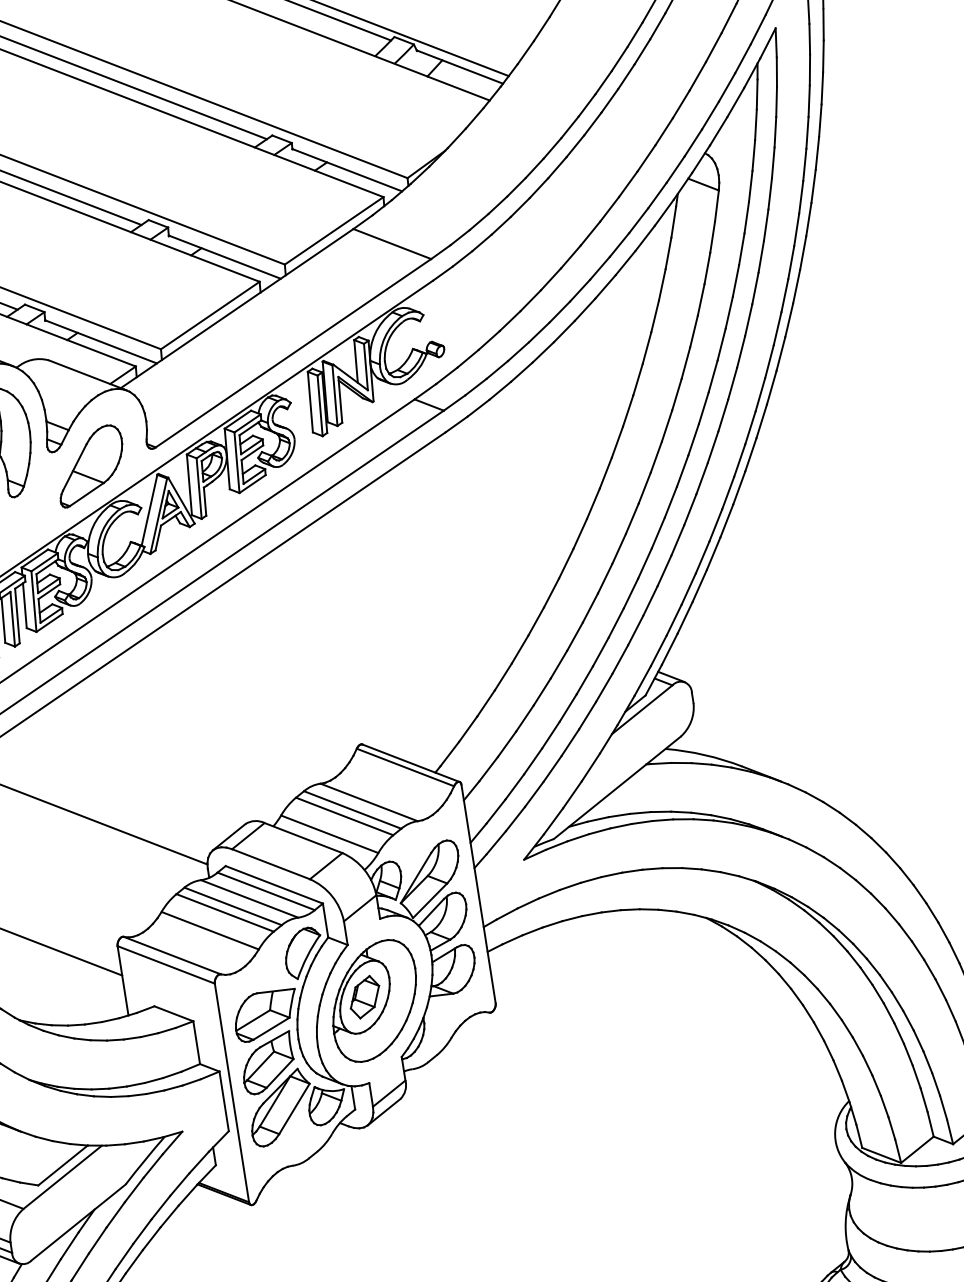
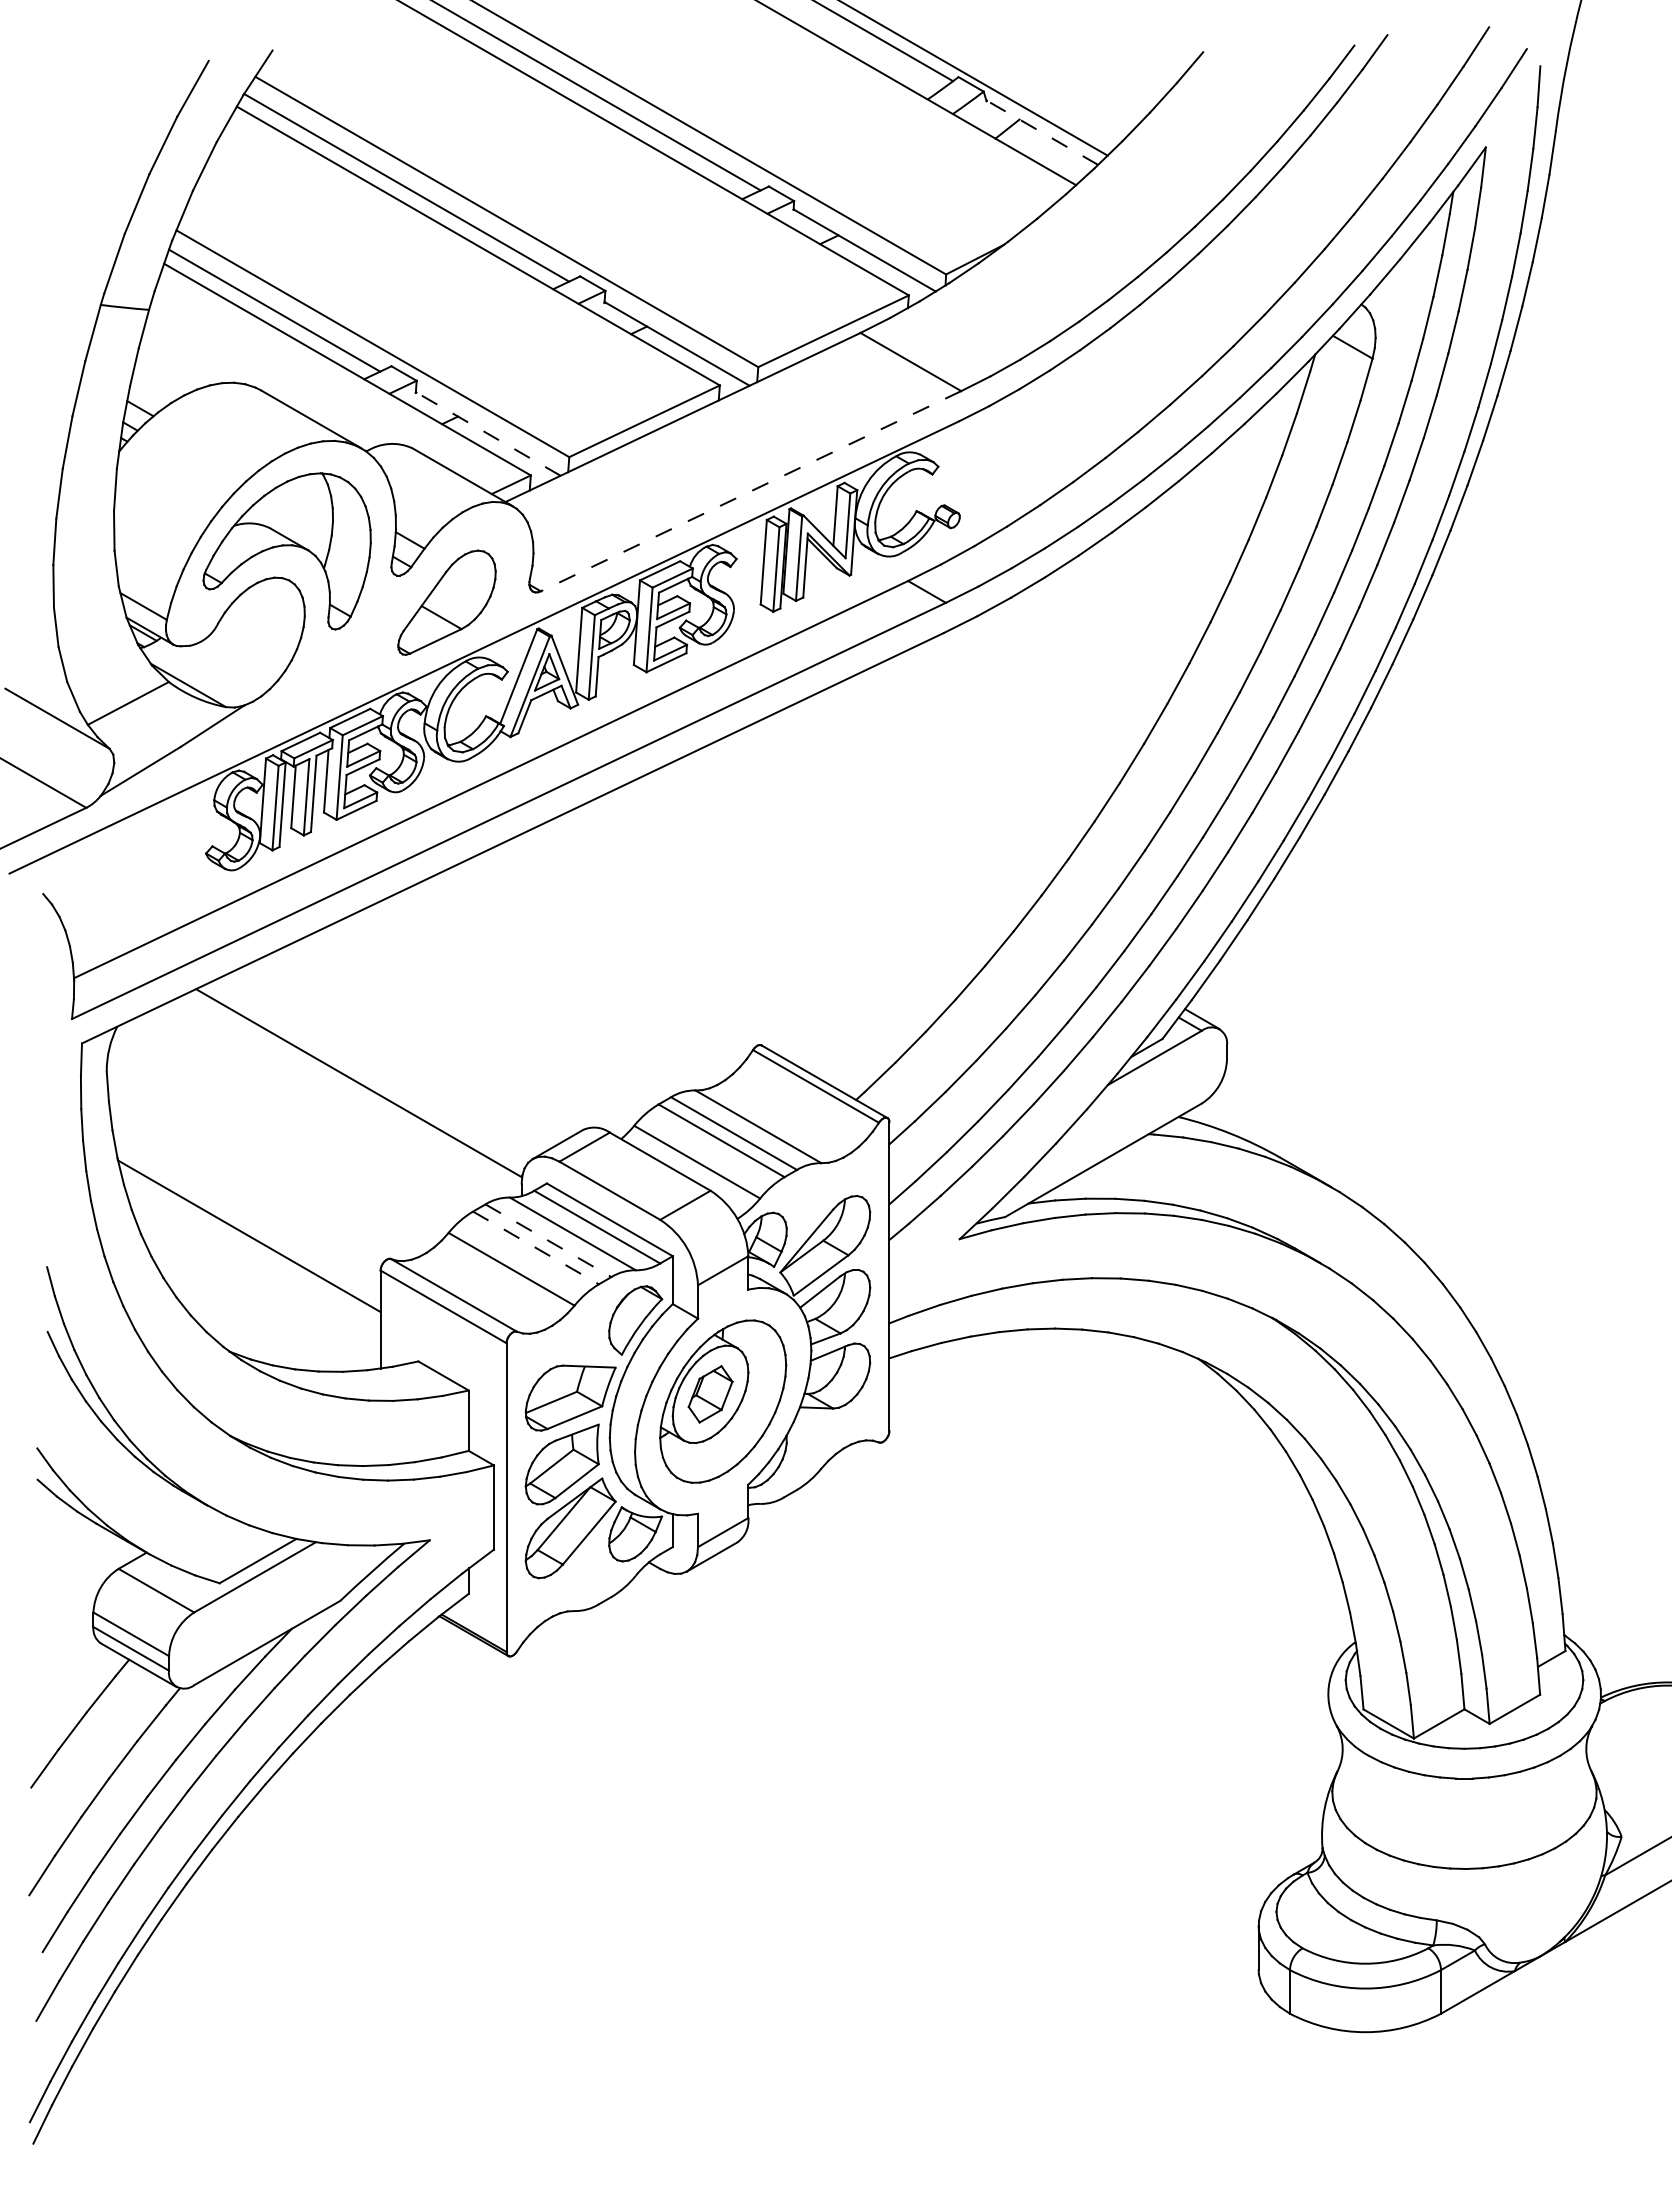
line: (460, 66) -> (1042, 132), solid -> dashed
line: (101, 342) -> (488, 434), solid -> dashed
line: (293, 353) -> (751, 491), solid -> dashed
line: (233, 906) -> (548, 1240), solid -> dashed
line: (225, 912) -> (536, 1247), solid -> dashed

